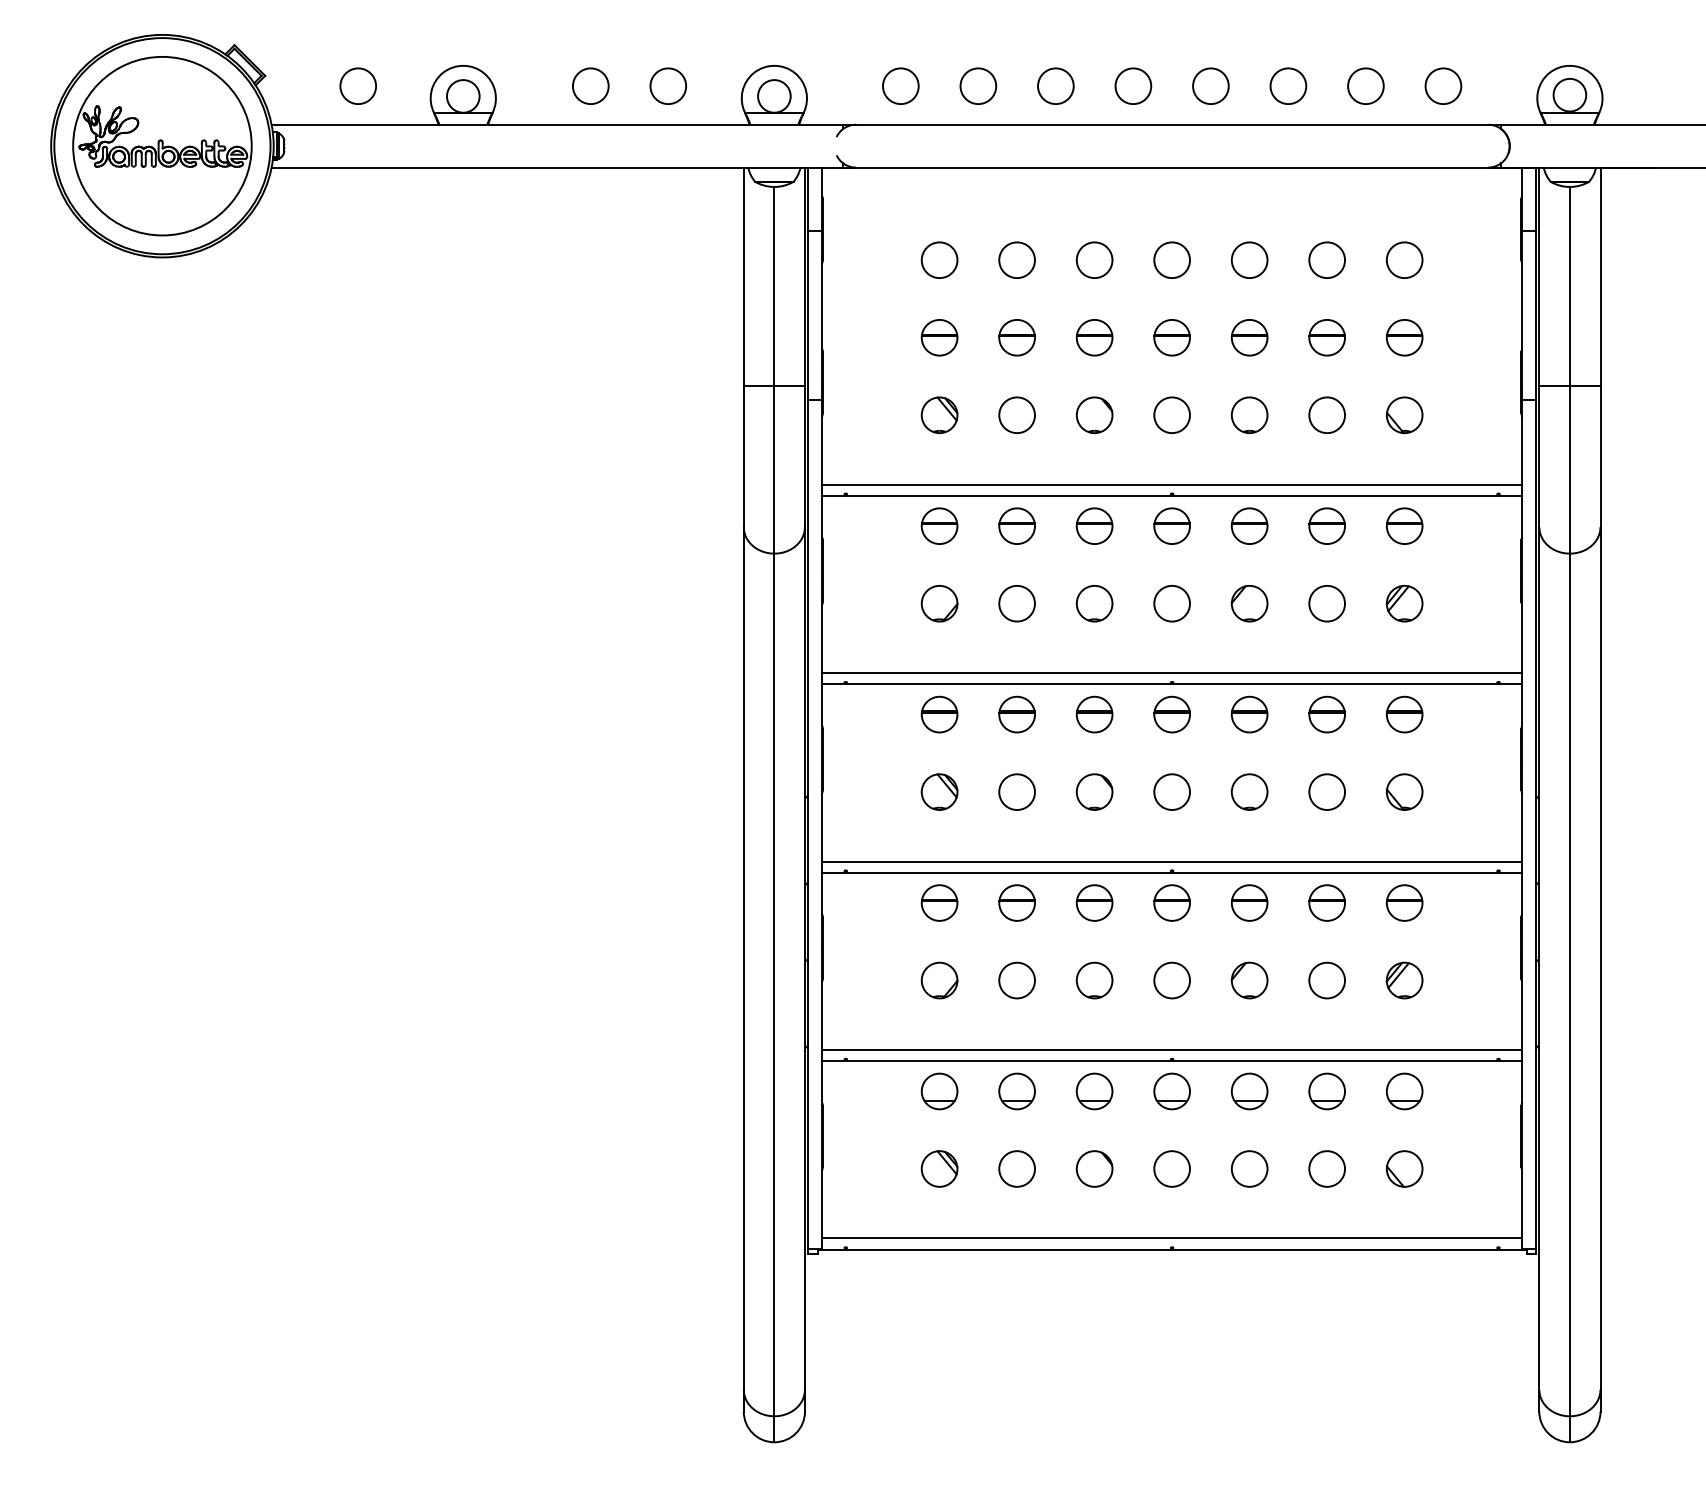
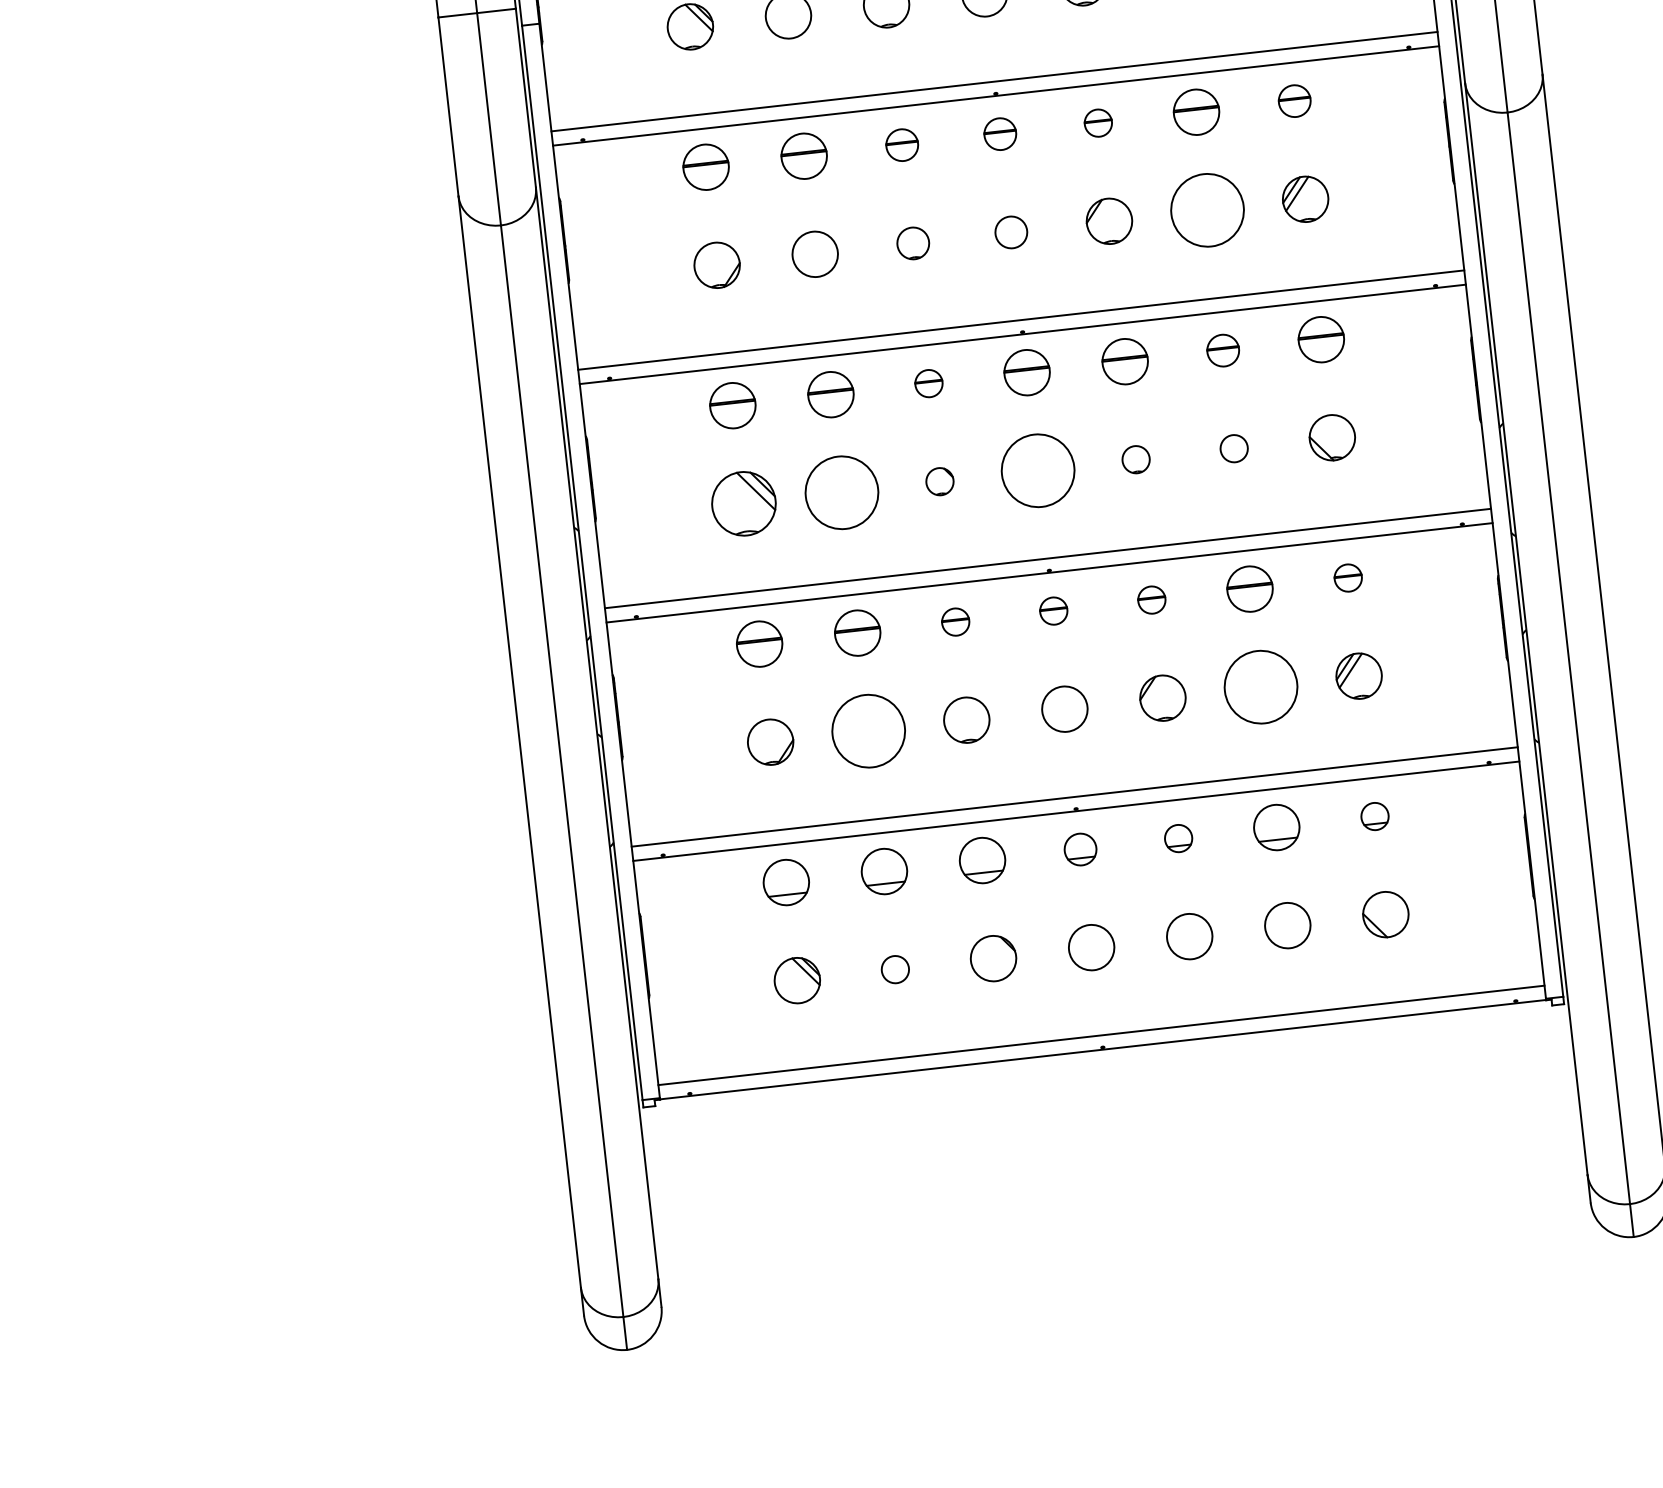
part: (1094, 525) -> (902, 144), size x0.7
part: (1171, 525) -> (999, 133), size x0.7
part: (1249, 525) -> (1098, 122), size x0.6
part: (1404, 525) -> (1294, 100), size x0.7
part: (1094, 603) -> (913, 243), size x0.7
circle: (1171, 603) -> (1010, 232), size x0.7
circle: (1327, 603) -> (1207, 210), size x1.6
part: (1094, 714) -> (928, 383), size x0.6
part: (1326, 714) -> (1222, 350), size x0.7
part: (939, 791) -> (743, 502), size x1.4
part: (1094, 791) -> (939, 480), size x0.6
part: (1249, 791) -> (1135, 458), size x0.6
circle: (1326, 791) -> (1233, 448), size x0.6
circle: (1016, 792) -> (841, 493), size x1.6
circle: (1172, 792) -> (1038, 471), size x1.6
part: (1094, 902) -> (955, 621), size x0.6
part: (1171, 902) -> (1052, 610), size x0.6
part: (1249, 902) -> (1151, 599), size x0.6
part: (1404, 902) -> (1347, 577), size x0.6
circle: (1016, 980) -> (867, 731), size x1.6
circle: (1327, 980) -> (1261, 687), size x1.6
part: (1171, 1091) -> (1079, 849), size x0.7
part: (1249, 1091) -> (1178, 838), size x0.6
part: (1404, 1091) -> (1374, 816), size x0.6
circle: (1016, 1168) -> (894, 969), size x0.6

